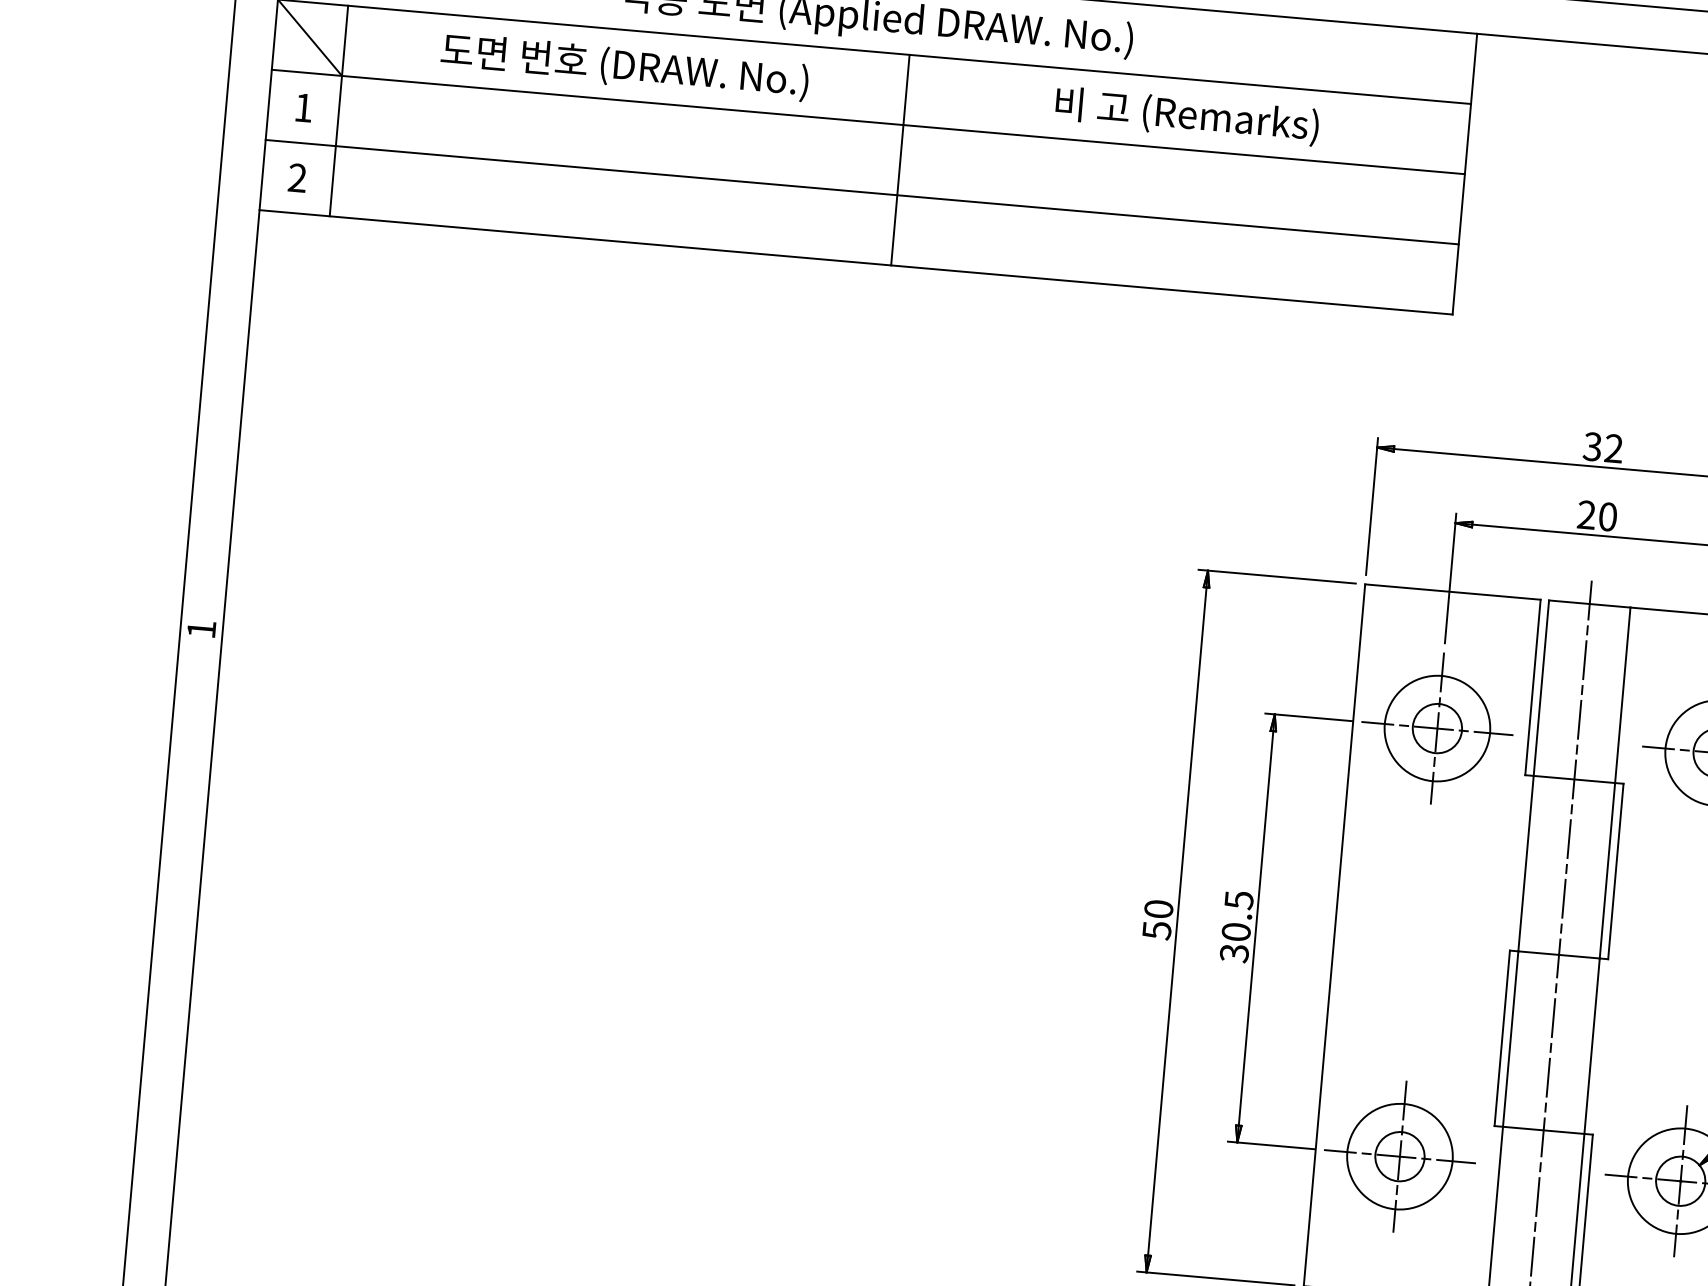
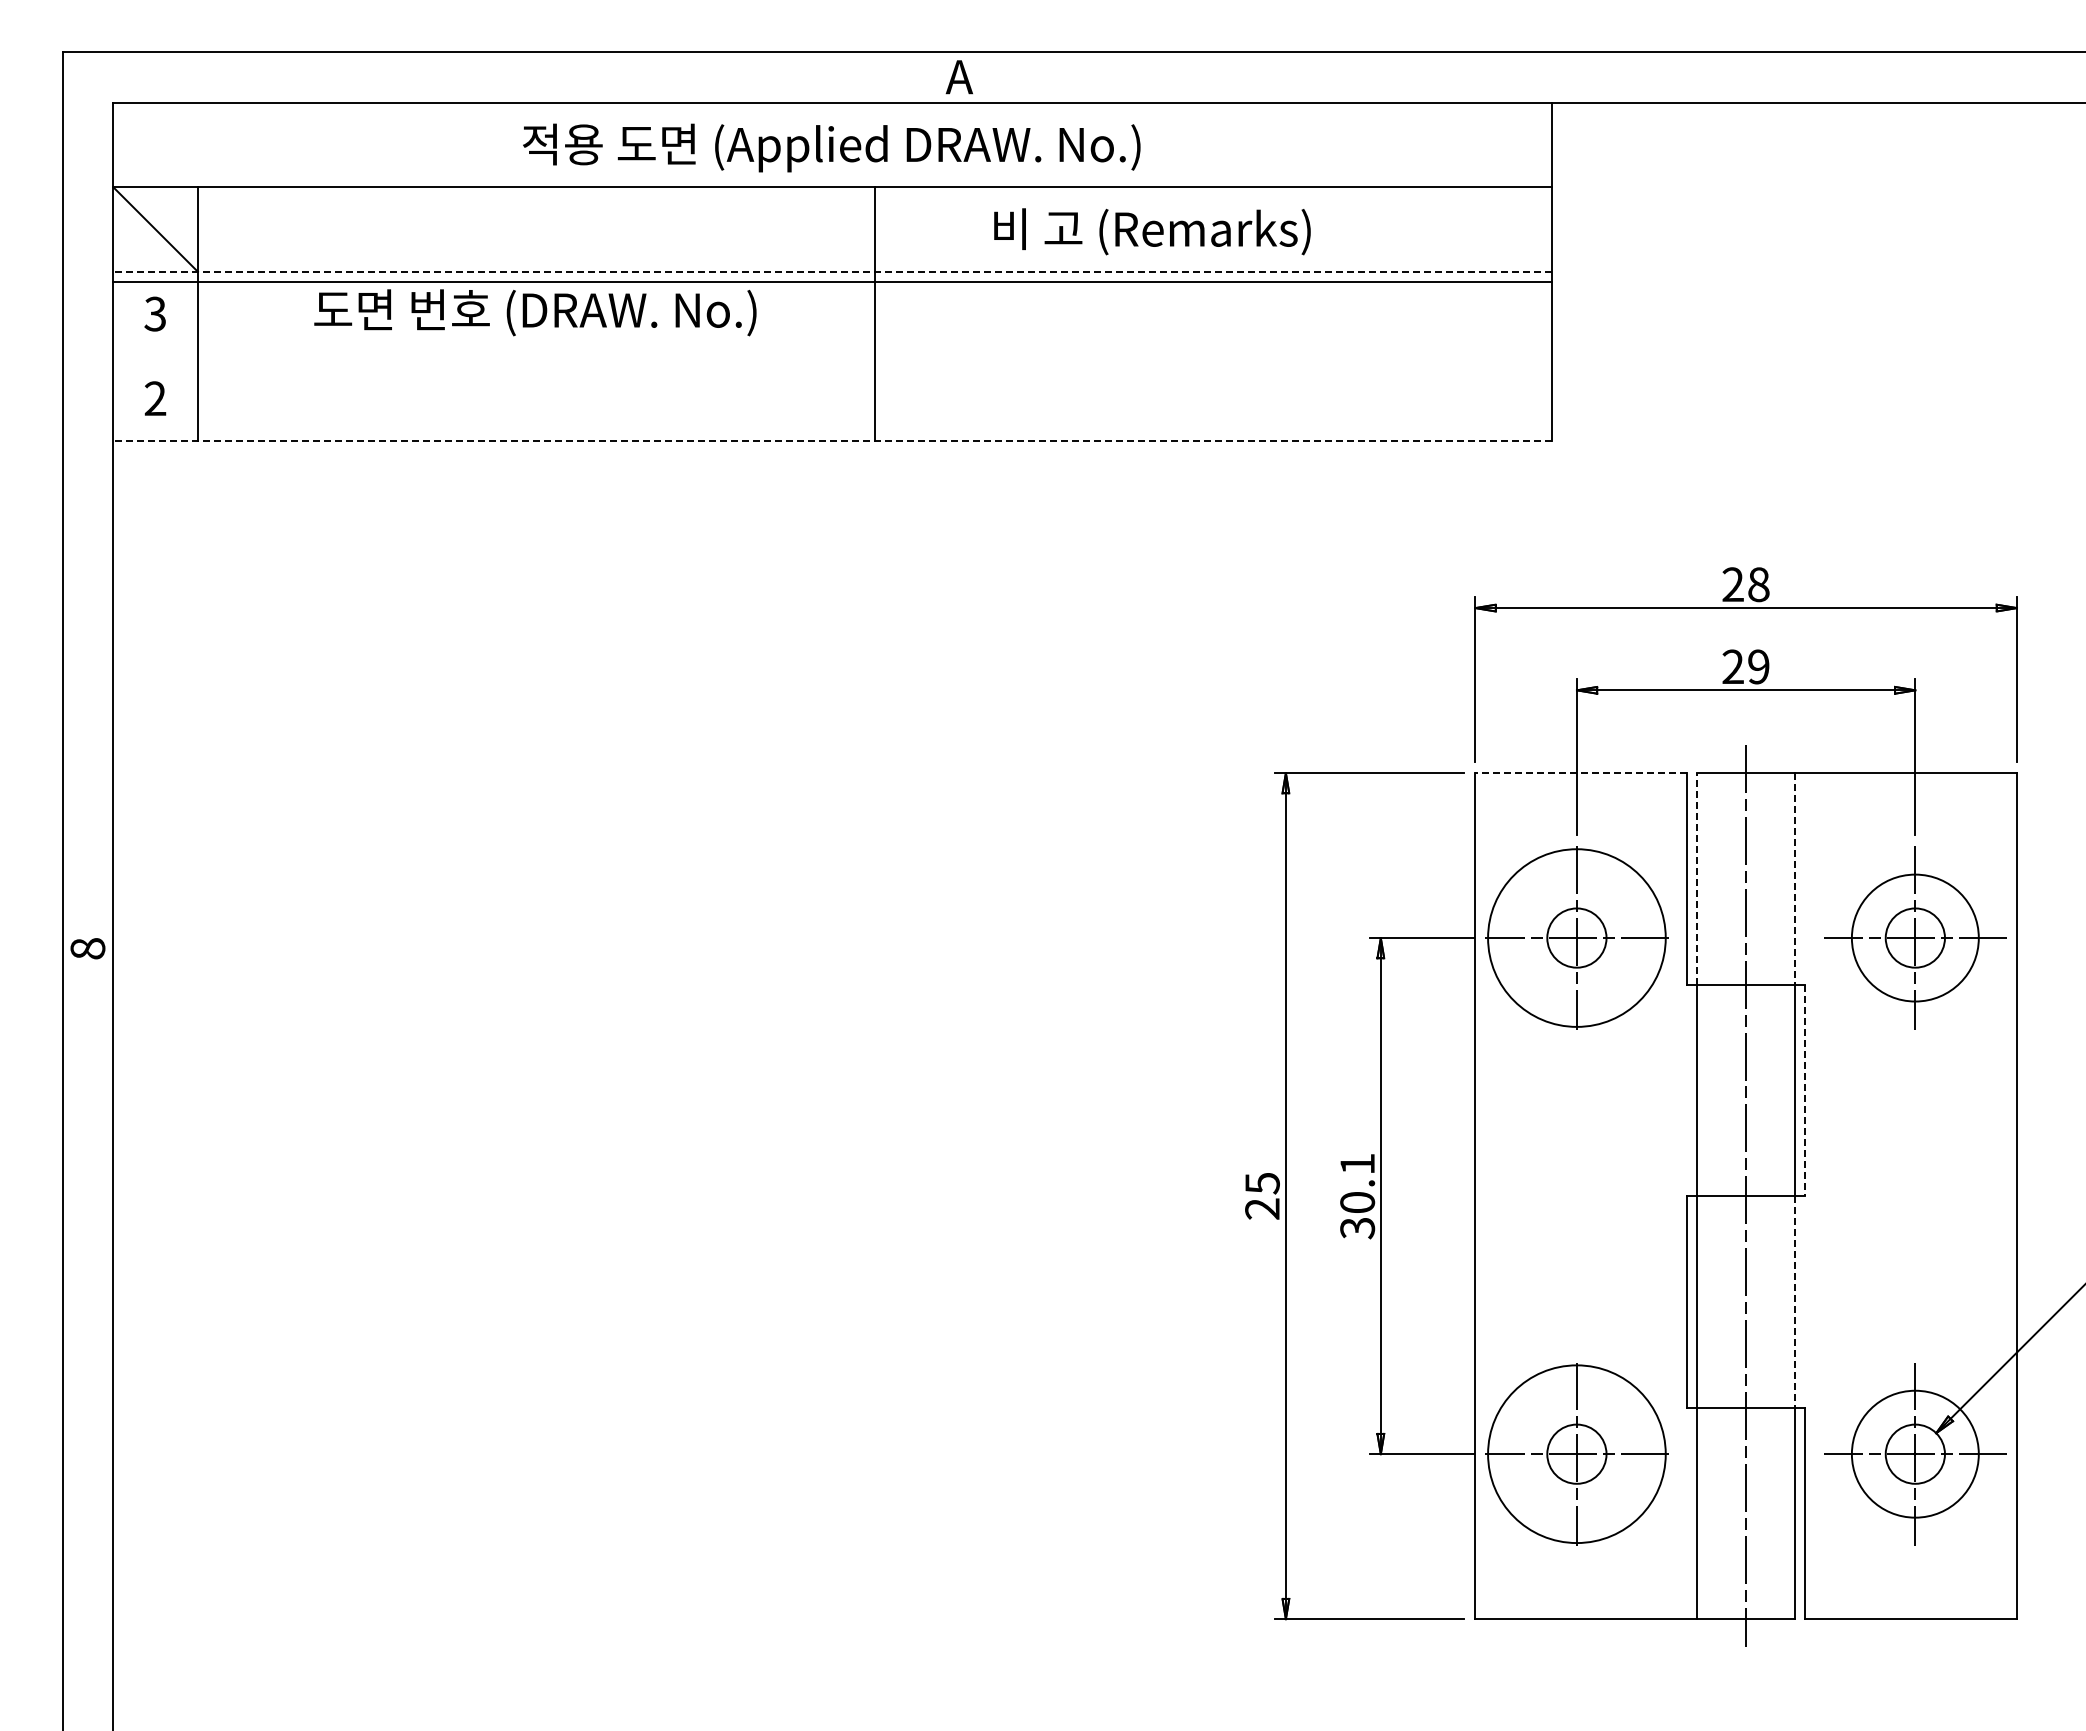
text: (624, 66) -> (535, 312), moved
text: (302, 107) -> (154, 313), 1 -> 3
text: (1187, 116) -> (1152, 231), moved
line: (868, 121) -> (832, 271), solid -> dashed
line: (862, 192) -> (832, 282), moved
line: (856, 262) -> (832, 441), solid -> dashed
text: (1602, 447) -> (1745, 584), 32 -> 28
text: (1607, 516) -> (1758, 666), 20 -> 29
line: (1453, 592) -> (1581, 773), solid -> dashed
text: (201, 629) -> (87, 948), 1 -> 8
line: (1541, 687) -> (1697, 878), solid -> dashed
line: (1623, 695) -> (1795, 878), solid -> dashed
circle: (1437, 728) -> (1576, 937), size x1.4
line: (1615, 871) -> (1805, 1090), solid -> dashed
text: (1239, 900) -> (1357, 1164), 30.5 -> 30.1
text: (1157, 920) -> (1262, 1196), 50 -> 25
line: (1592, 1045) -> (1795, 1301), solid -> dashed
circle: (1399, 1156) -> (1576, 1453), size x1.4

